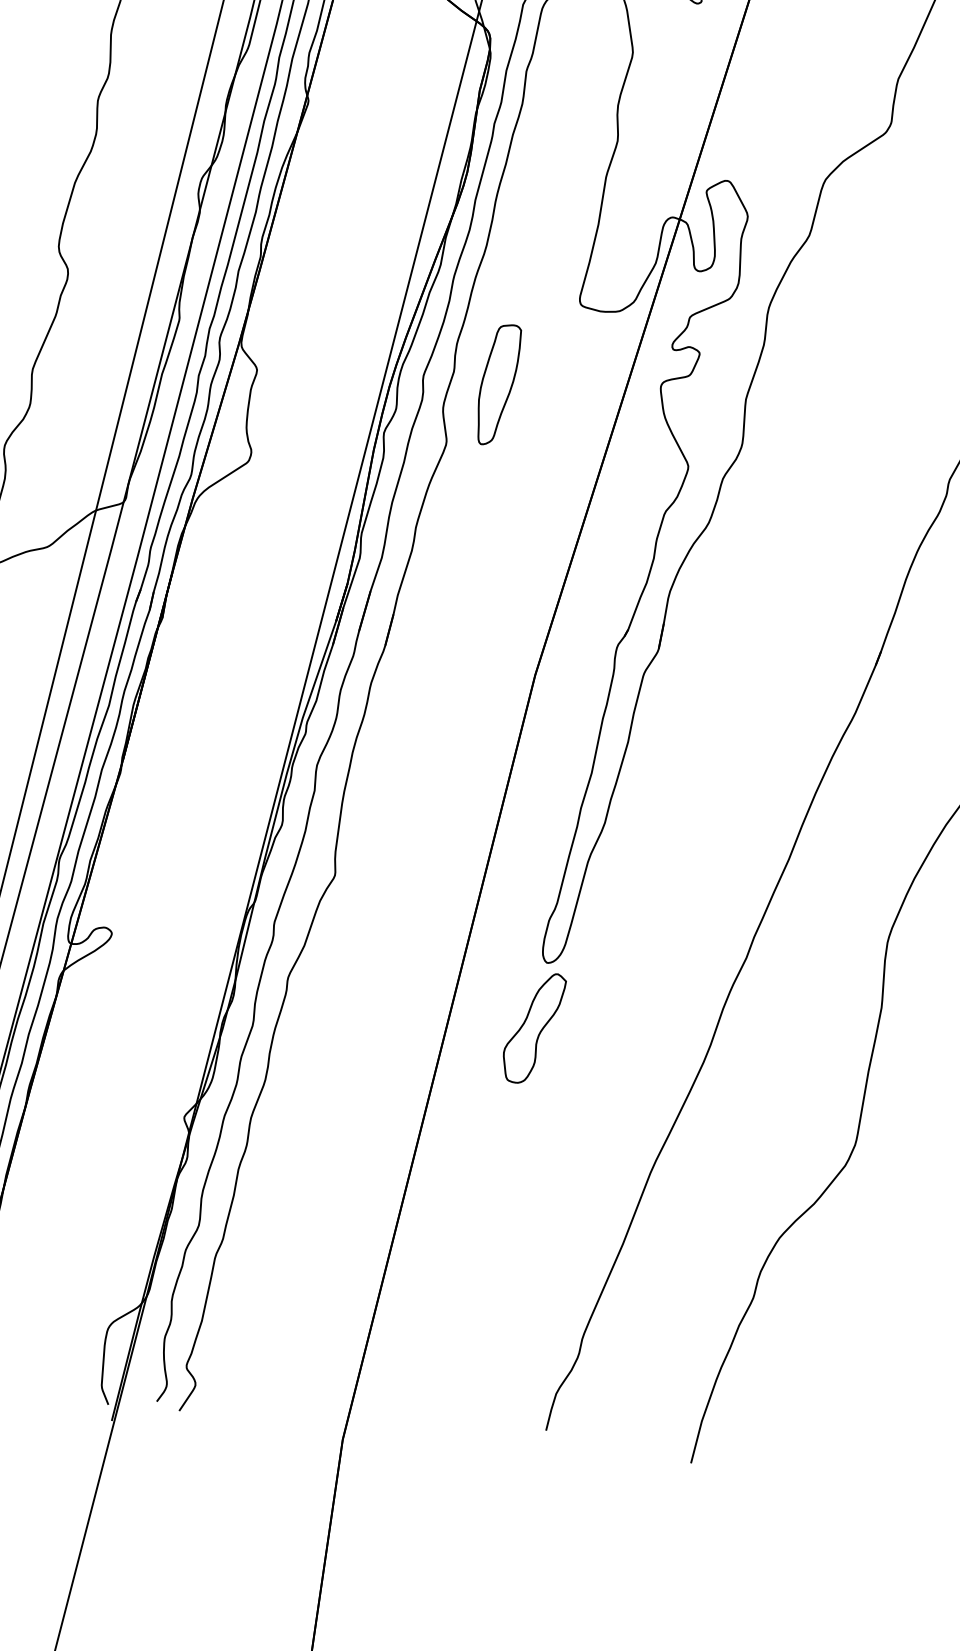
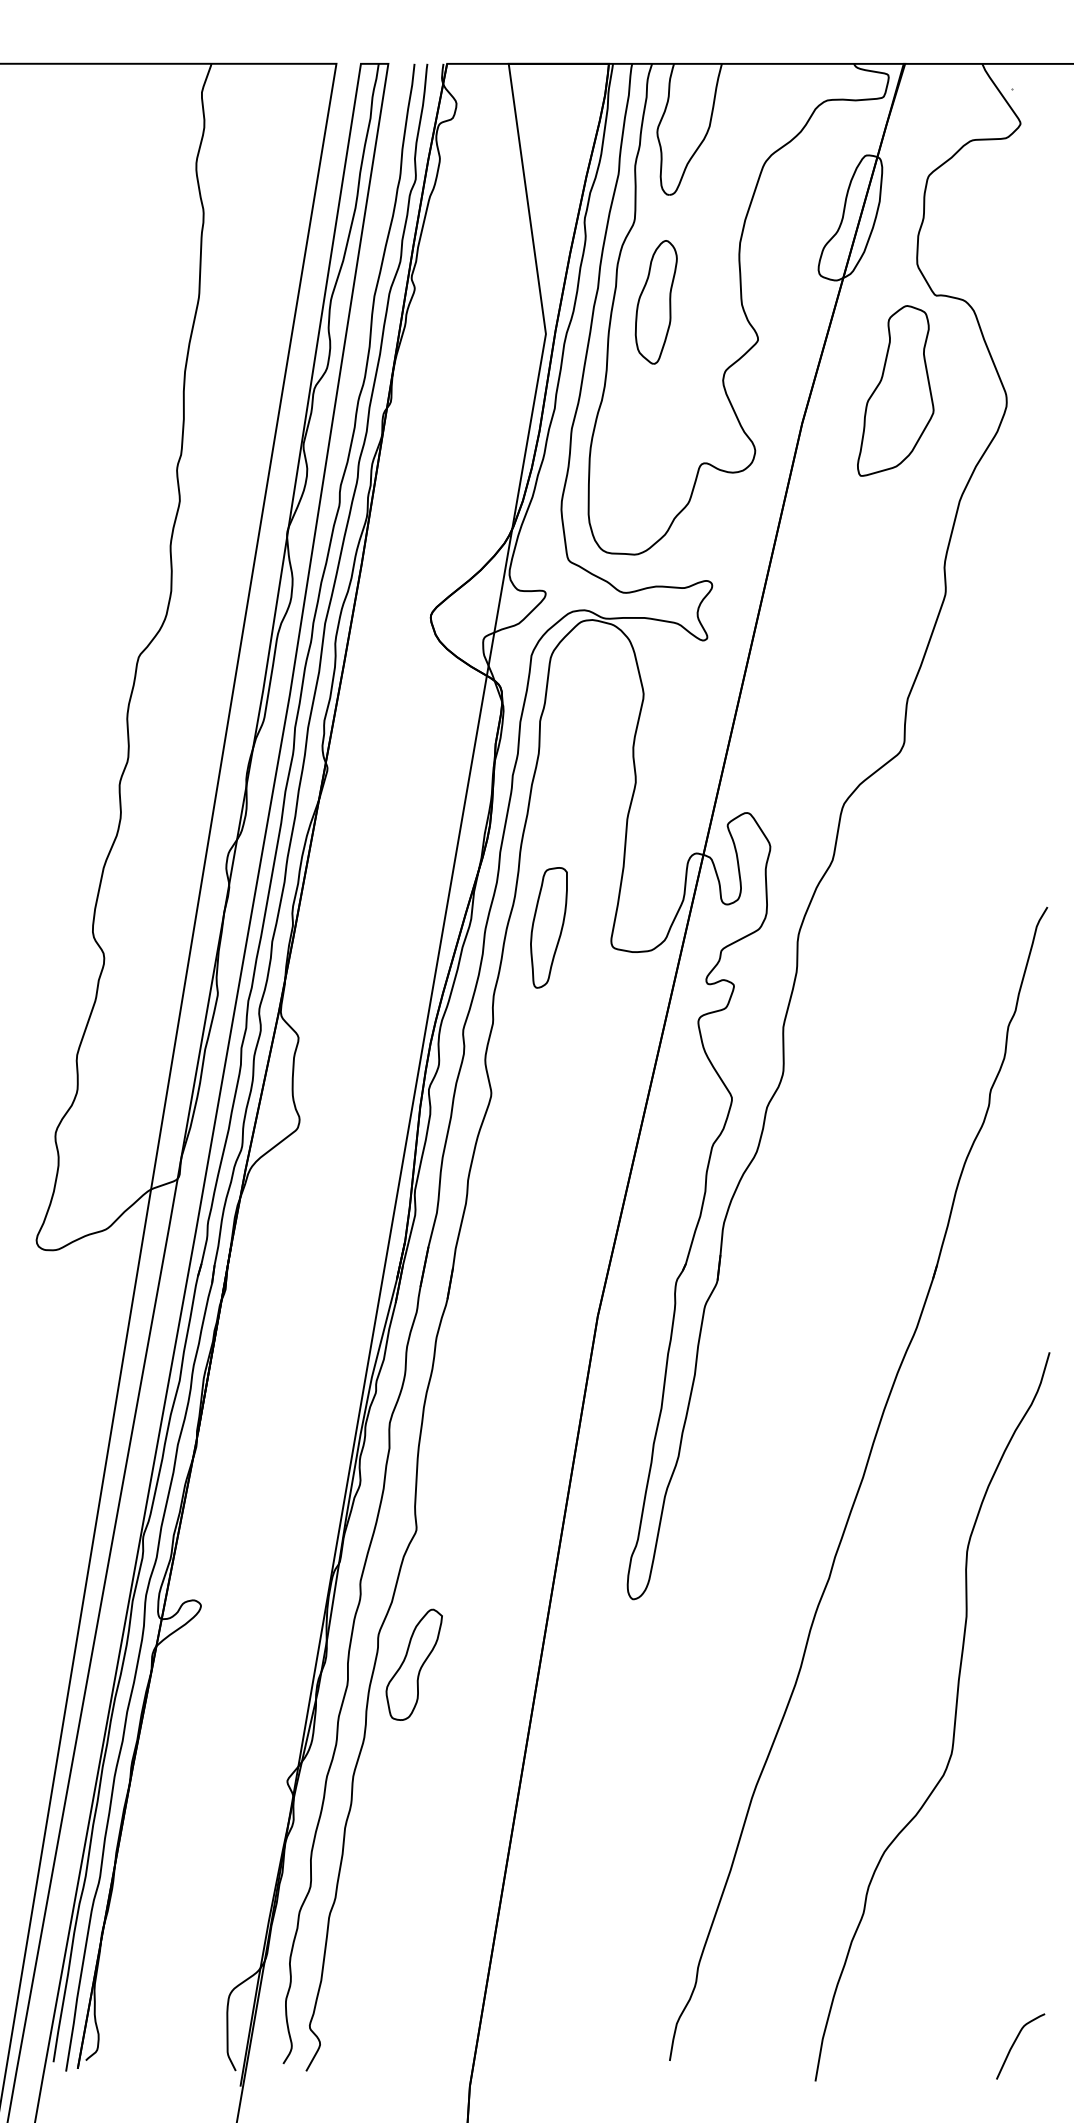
part: (498, 384) -> (548, 927), moved
part: (533, 1027) -> (413, 1664), moved
curve: (894, 1442) -> (1014, 2044), added

